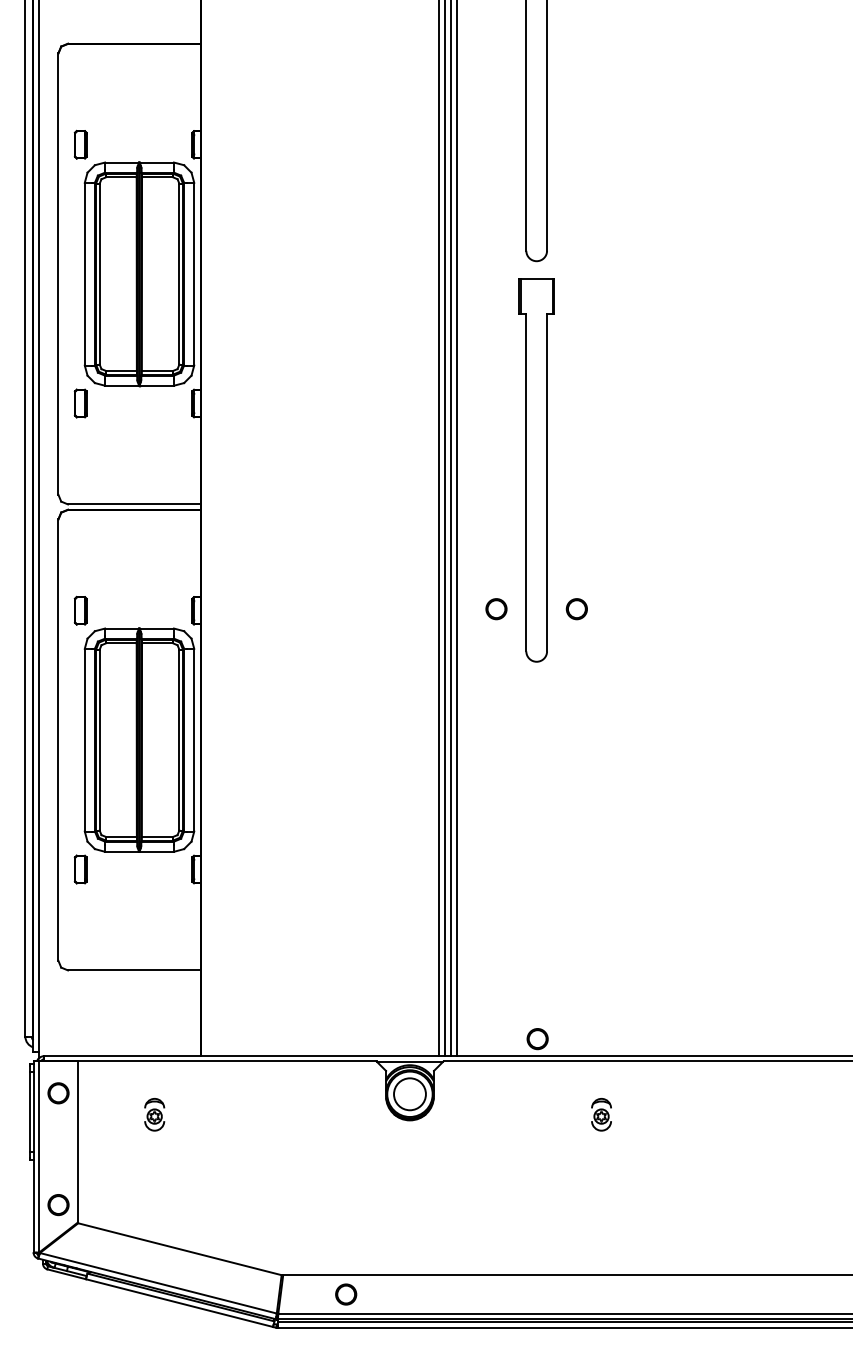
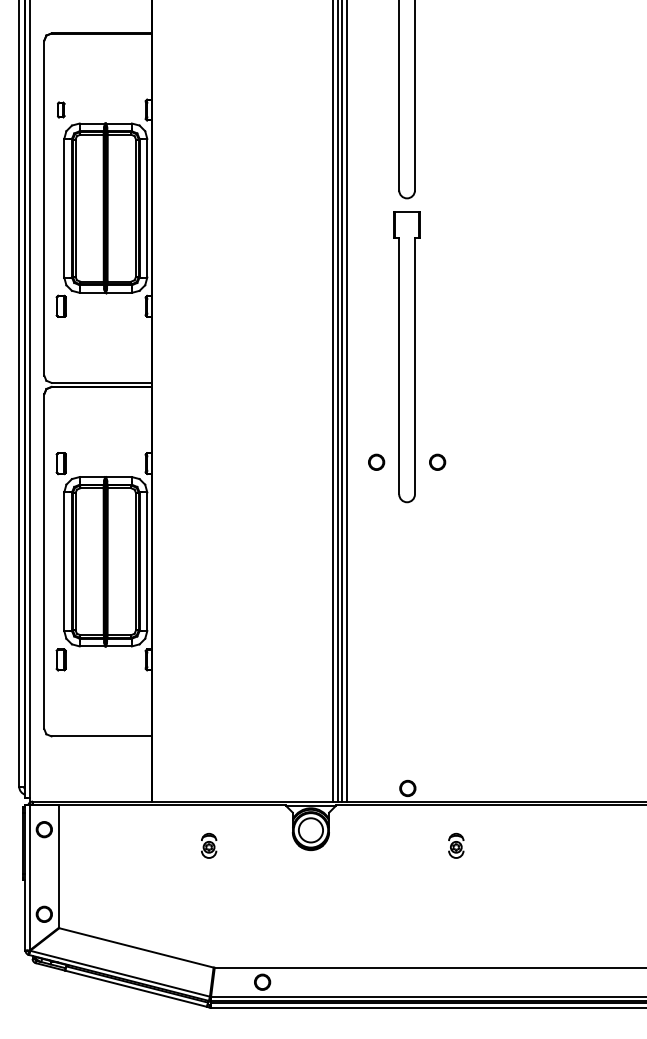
part: (80, 144) -> (61, 109), size x0.7
part: (154, 1114) -> (208, 845), moved

